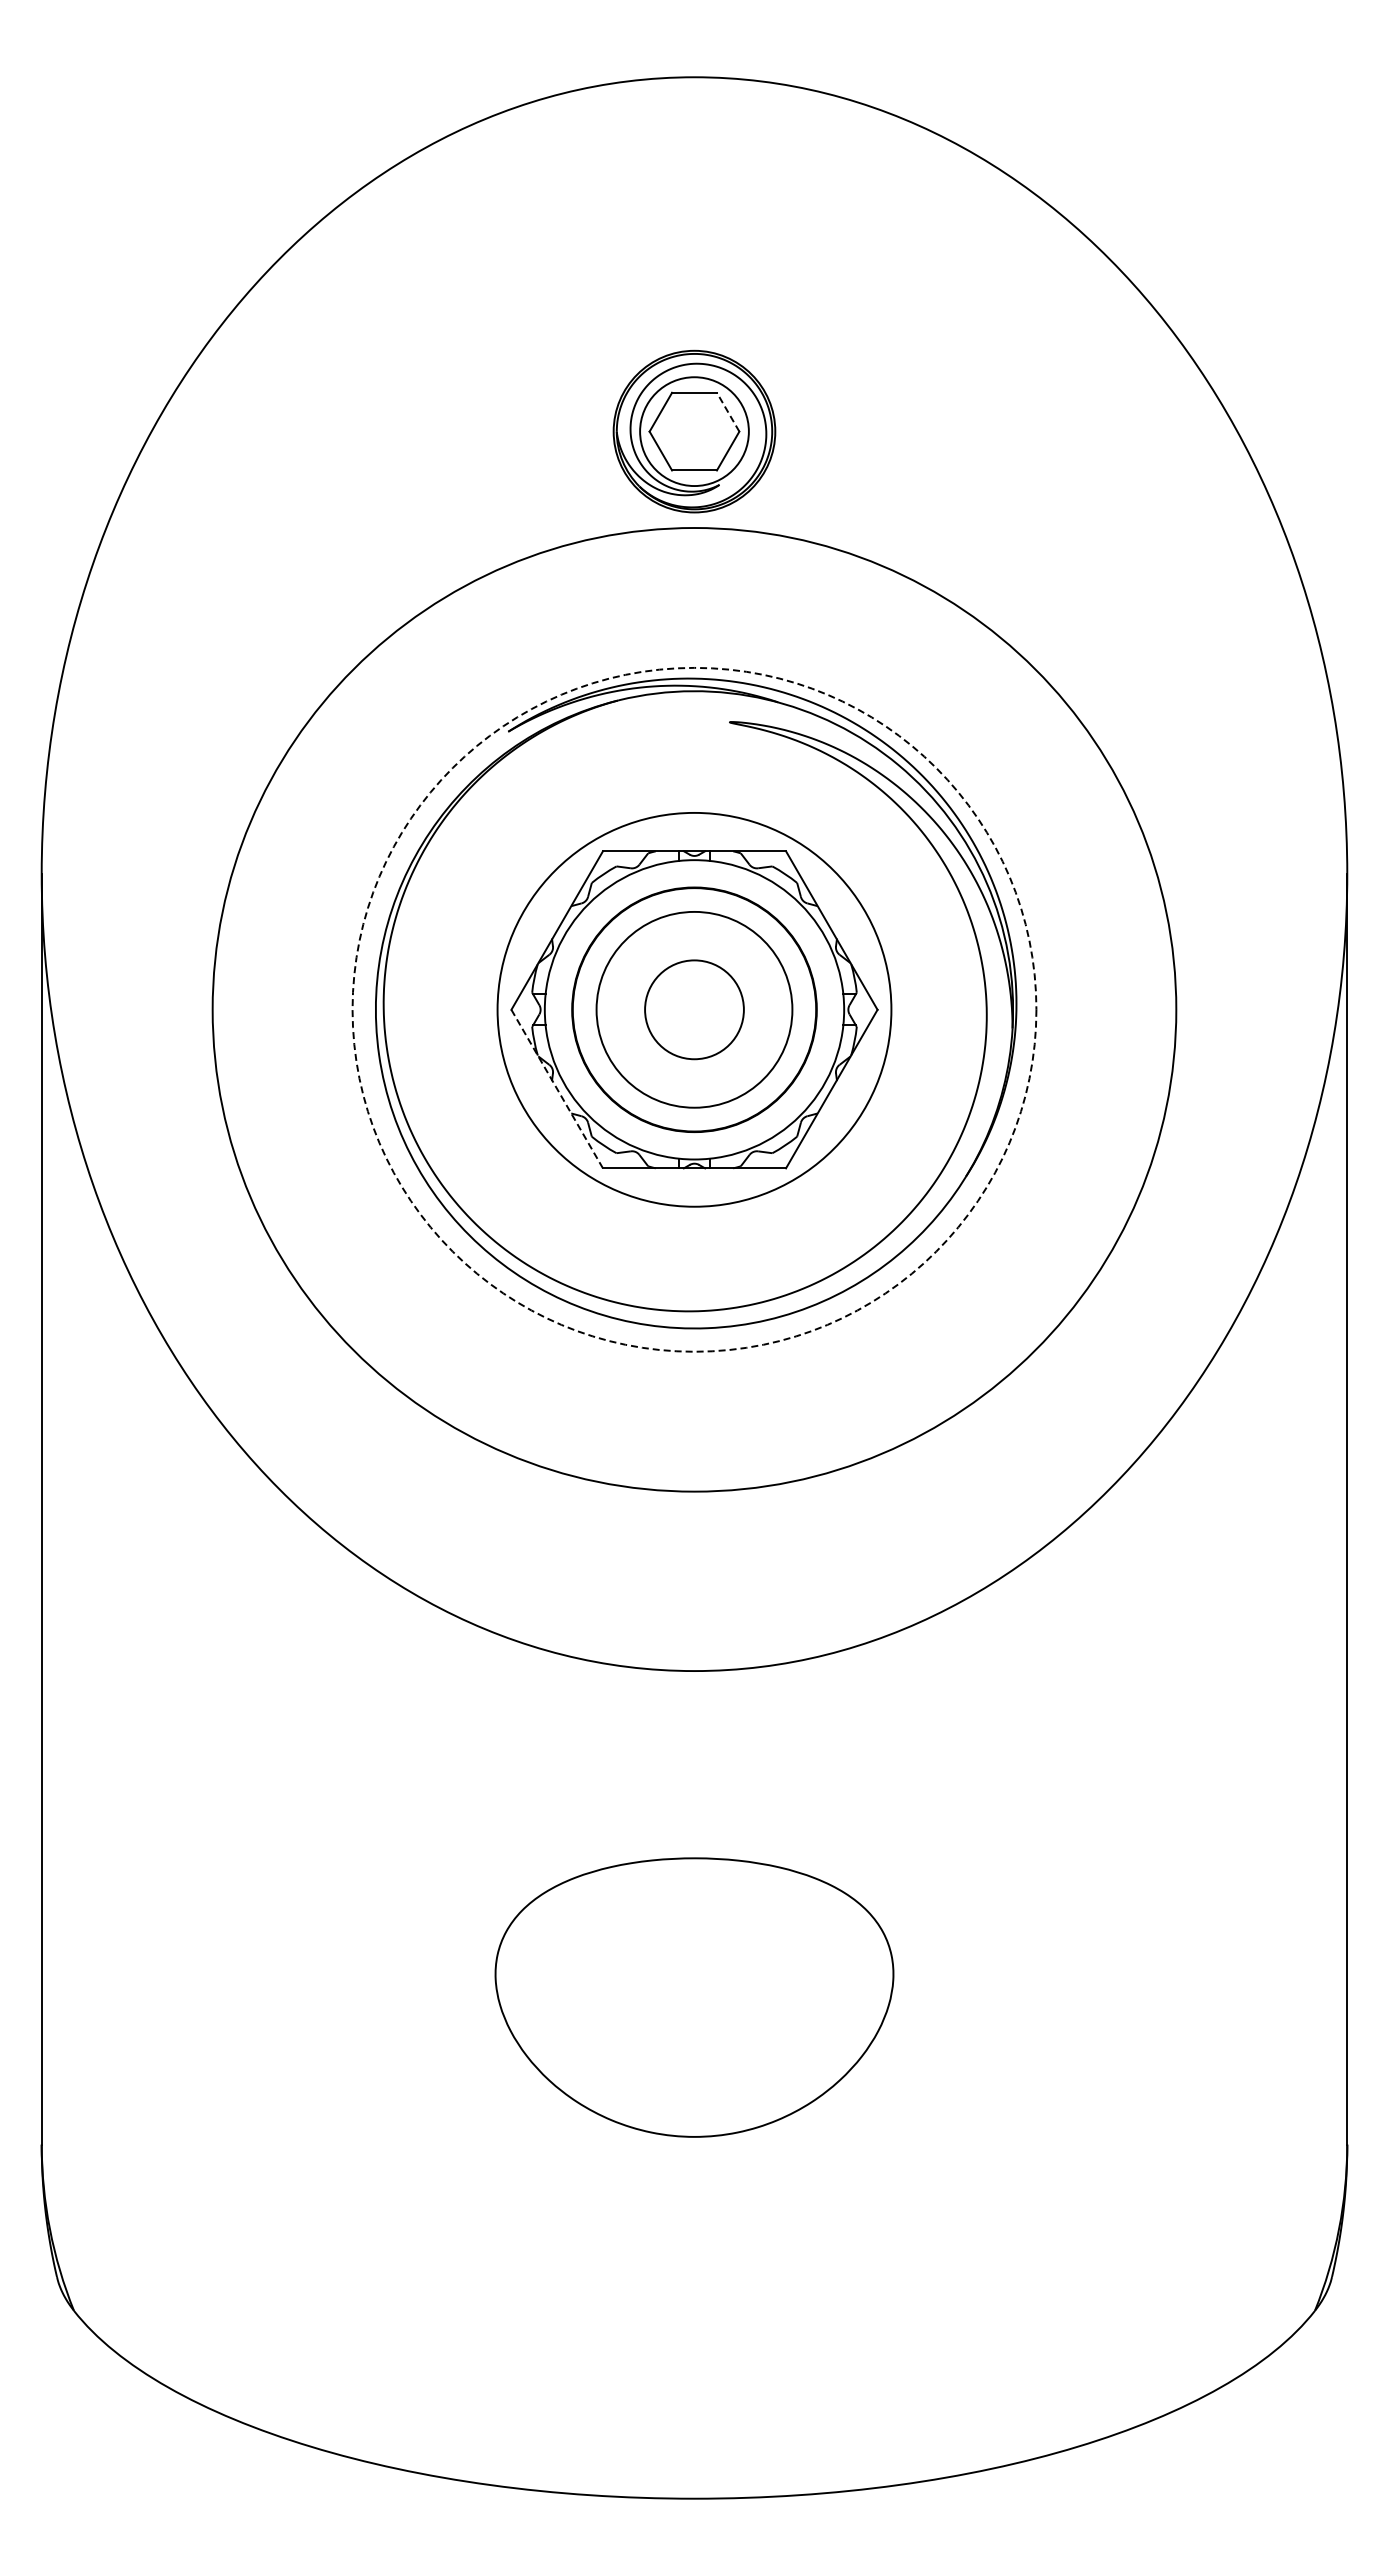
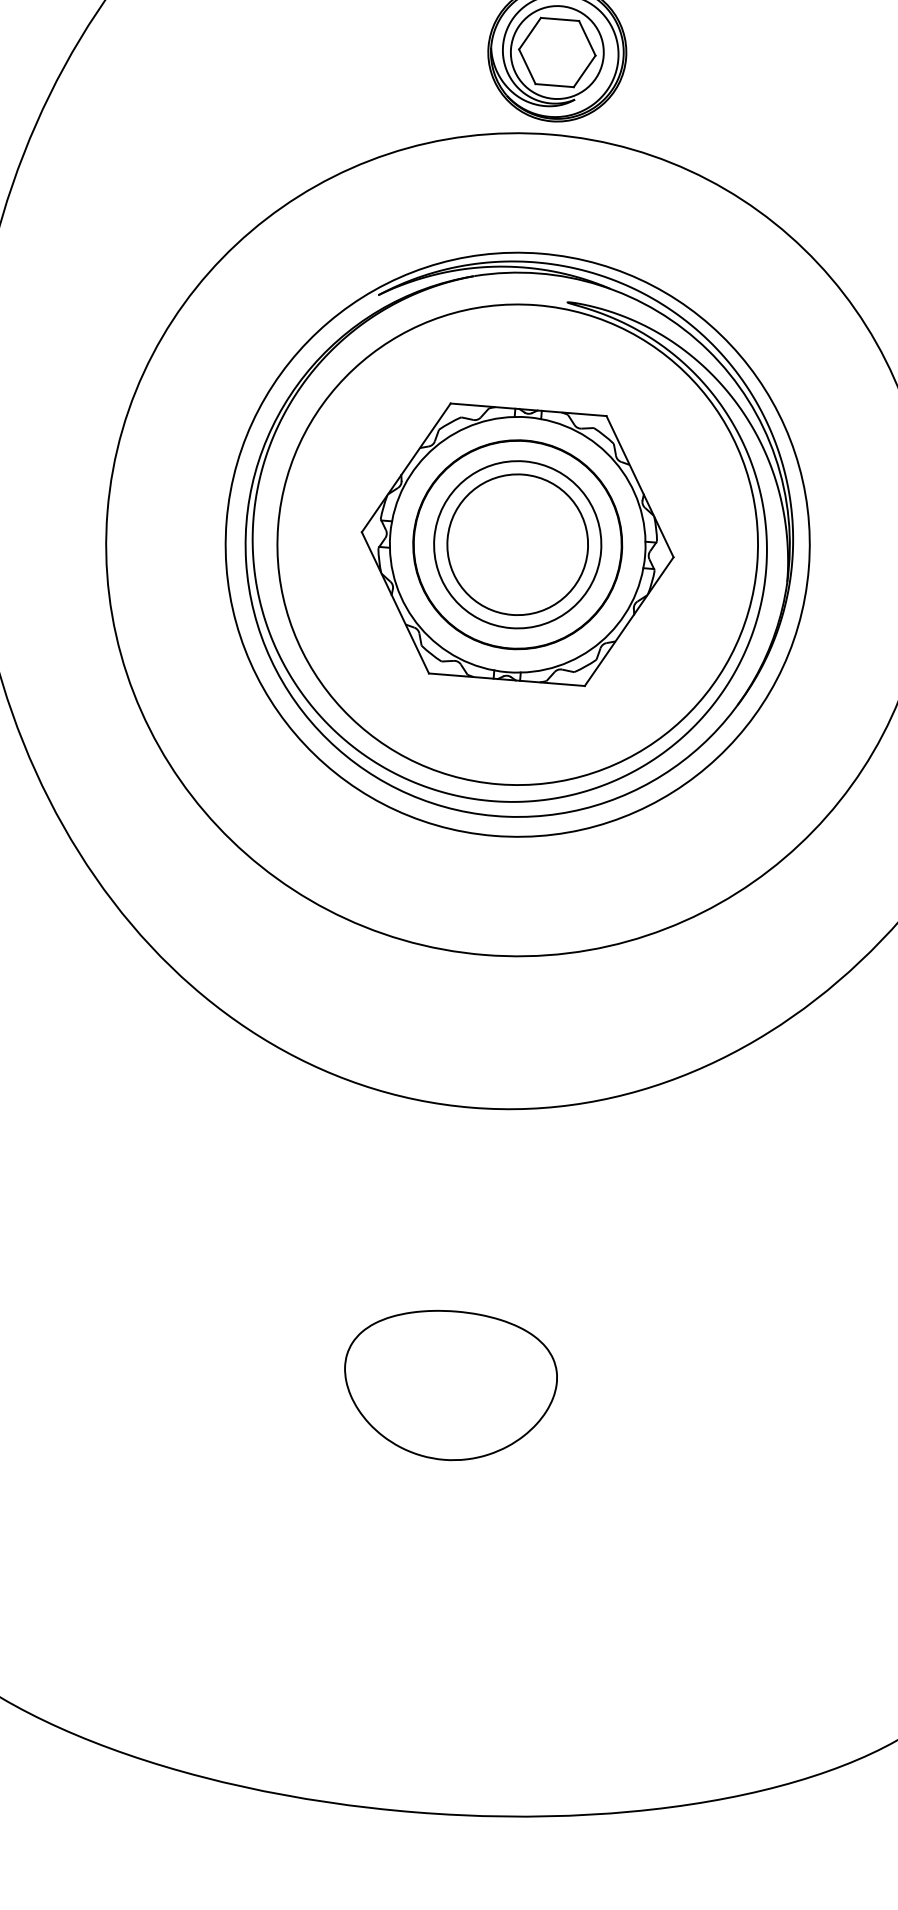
line: (727, 411) -> (586, 37), dashed -> solid
circle: (694, 1009) -> (517, 544), dashed -> solid
circle: (694, 1009) -> (517, 544), size x1.43
circle: (694, 1009) -> (517, 544), size x1.67
line: (557, 1089) -> (395, 603), dashed -> solid
part: (694, 1997) -> (450, 1385), size x0.62

